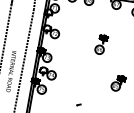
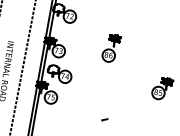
part: (101, 44) -> (111, 47), moved

